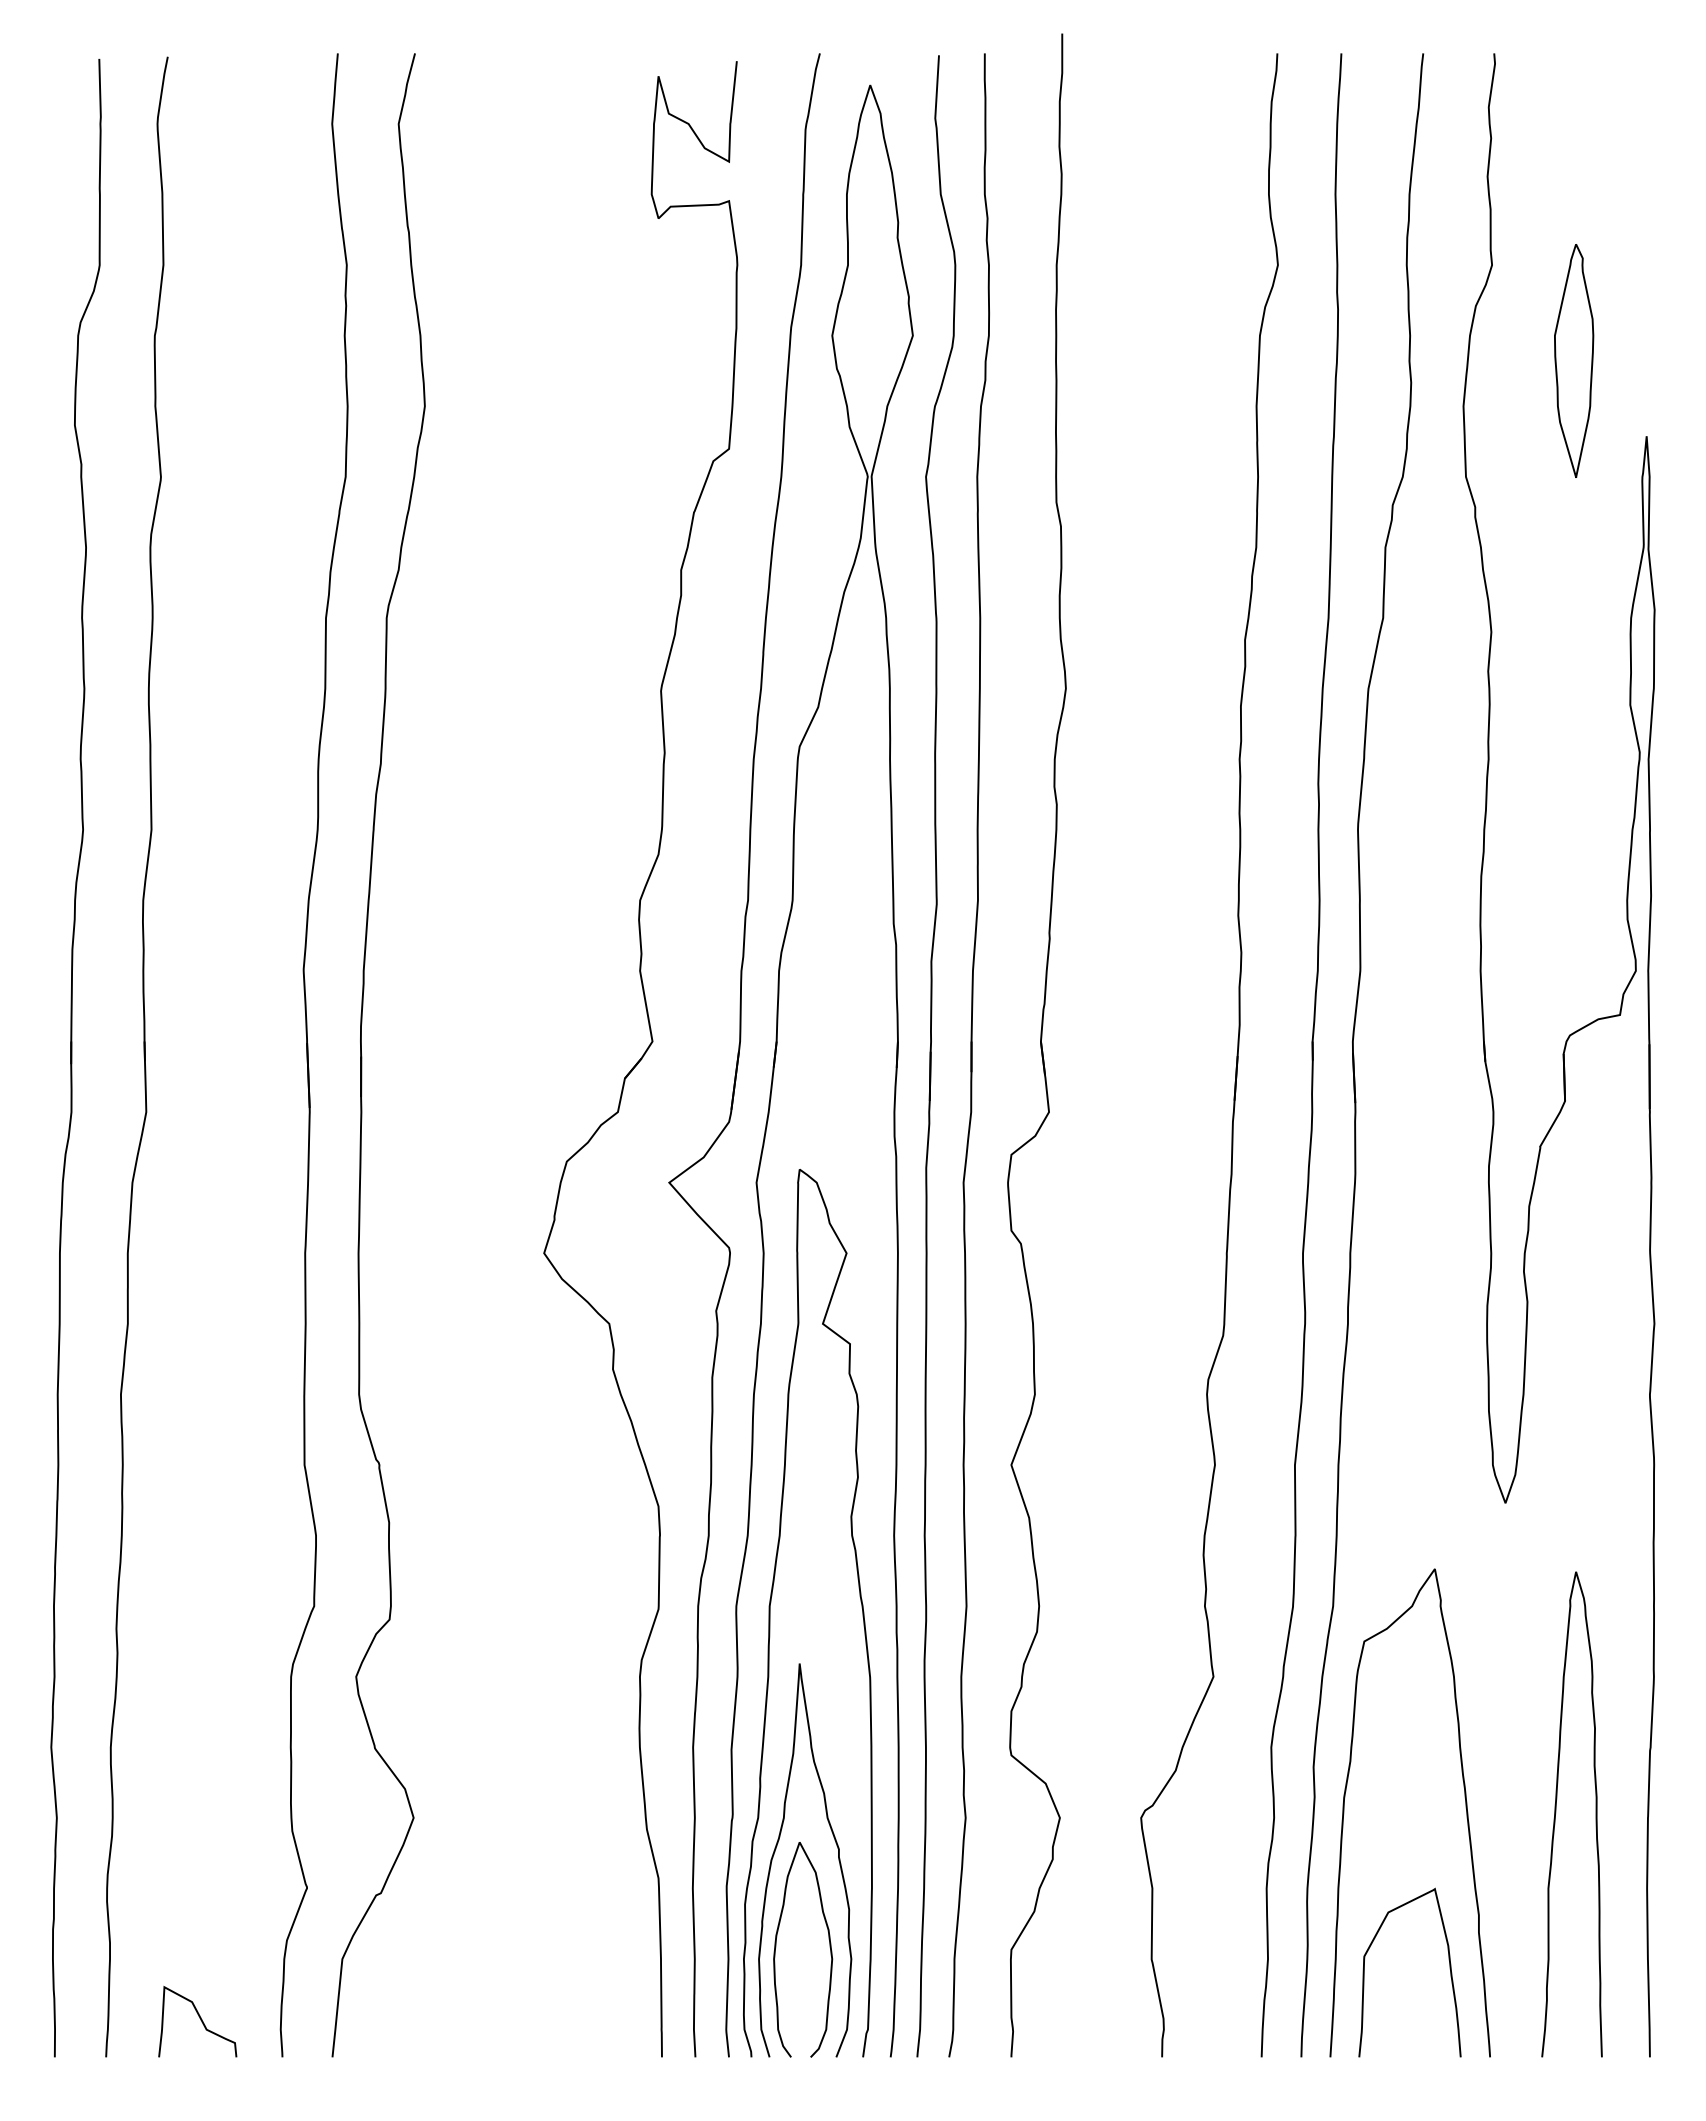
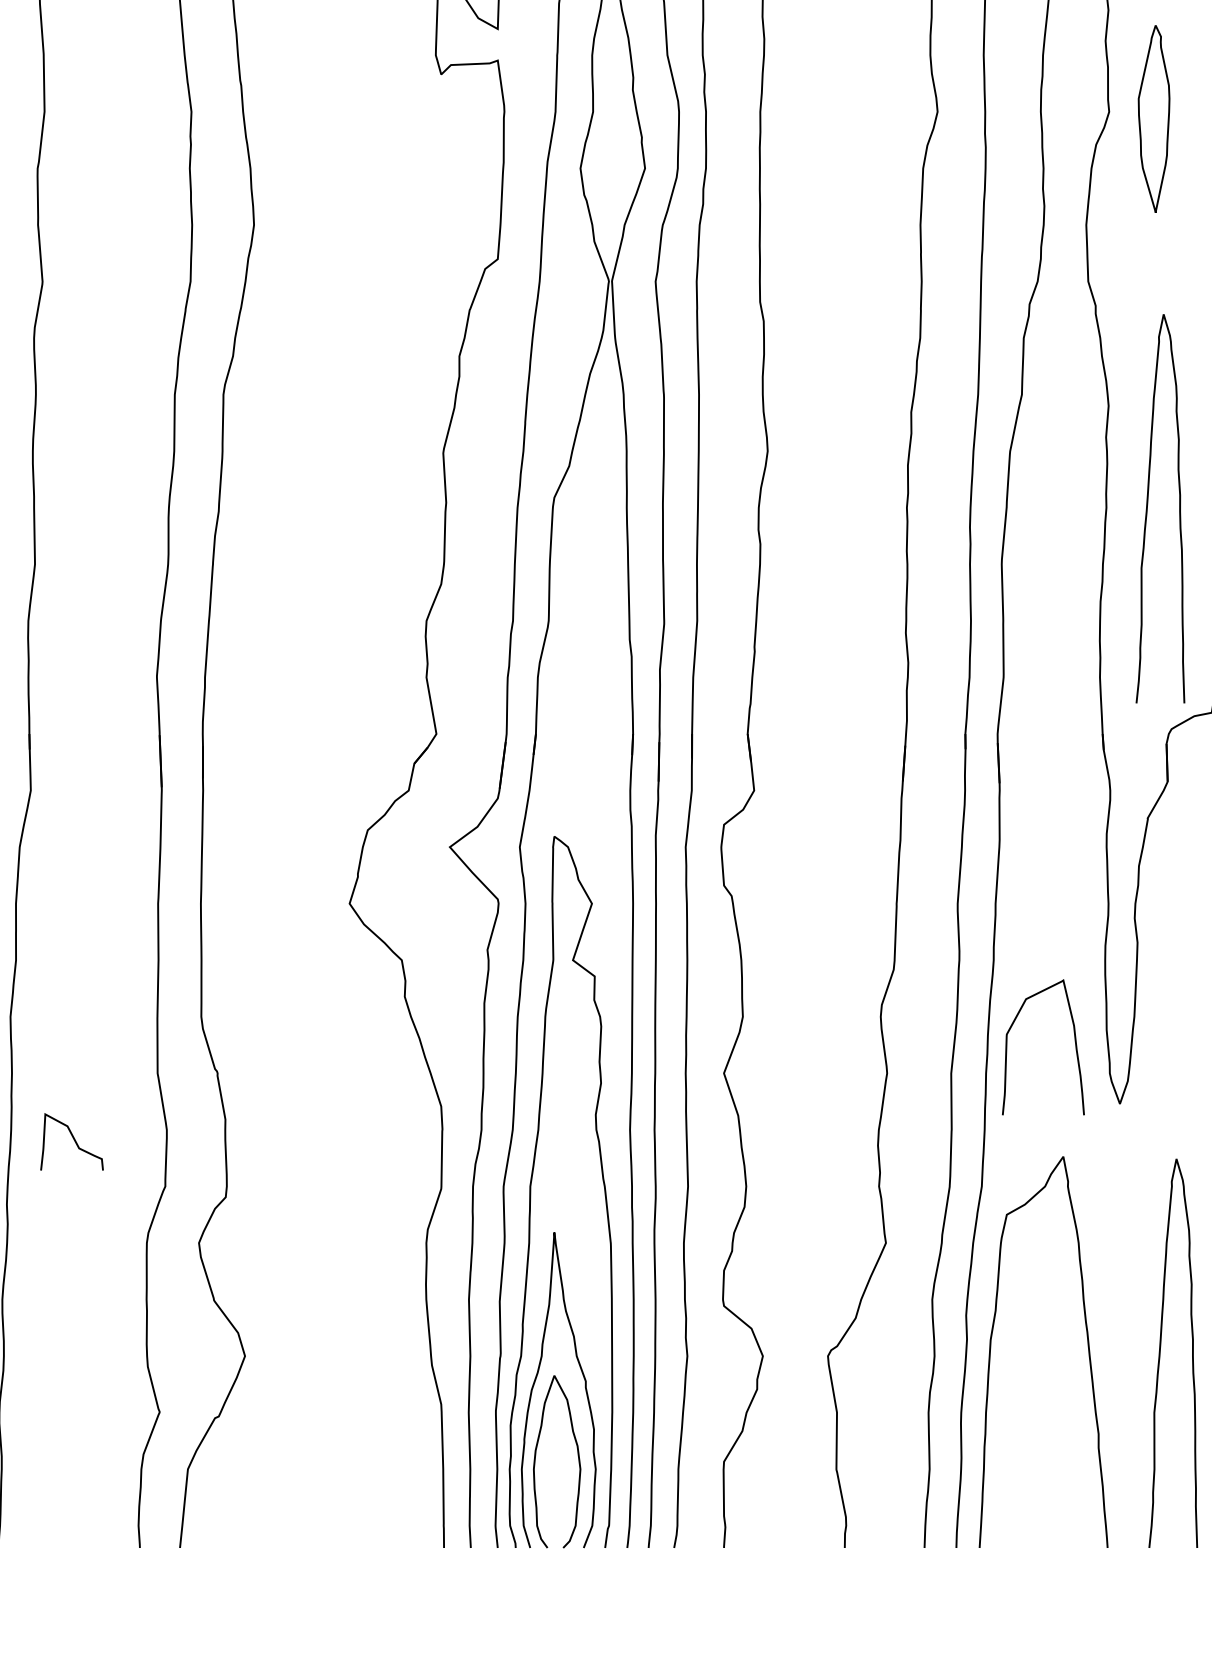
part: (1574, 360) -> (1154, 118), moved
curve: (1540, 759) -> (1147, 508), added
curve: (1449, 1969) -> (1075, 1044), moved
curve: (200, 2020) -> (74, 1141), moved

